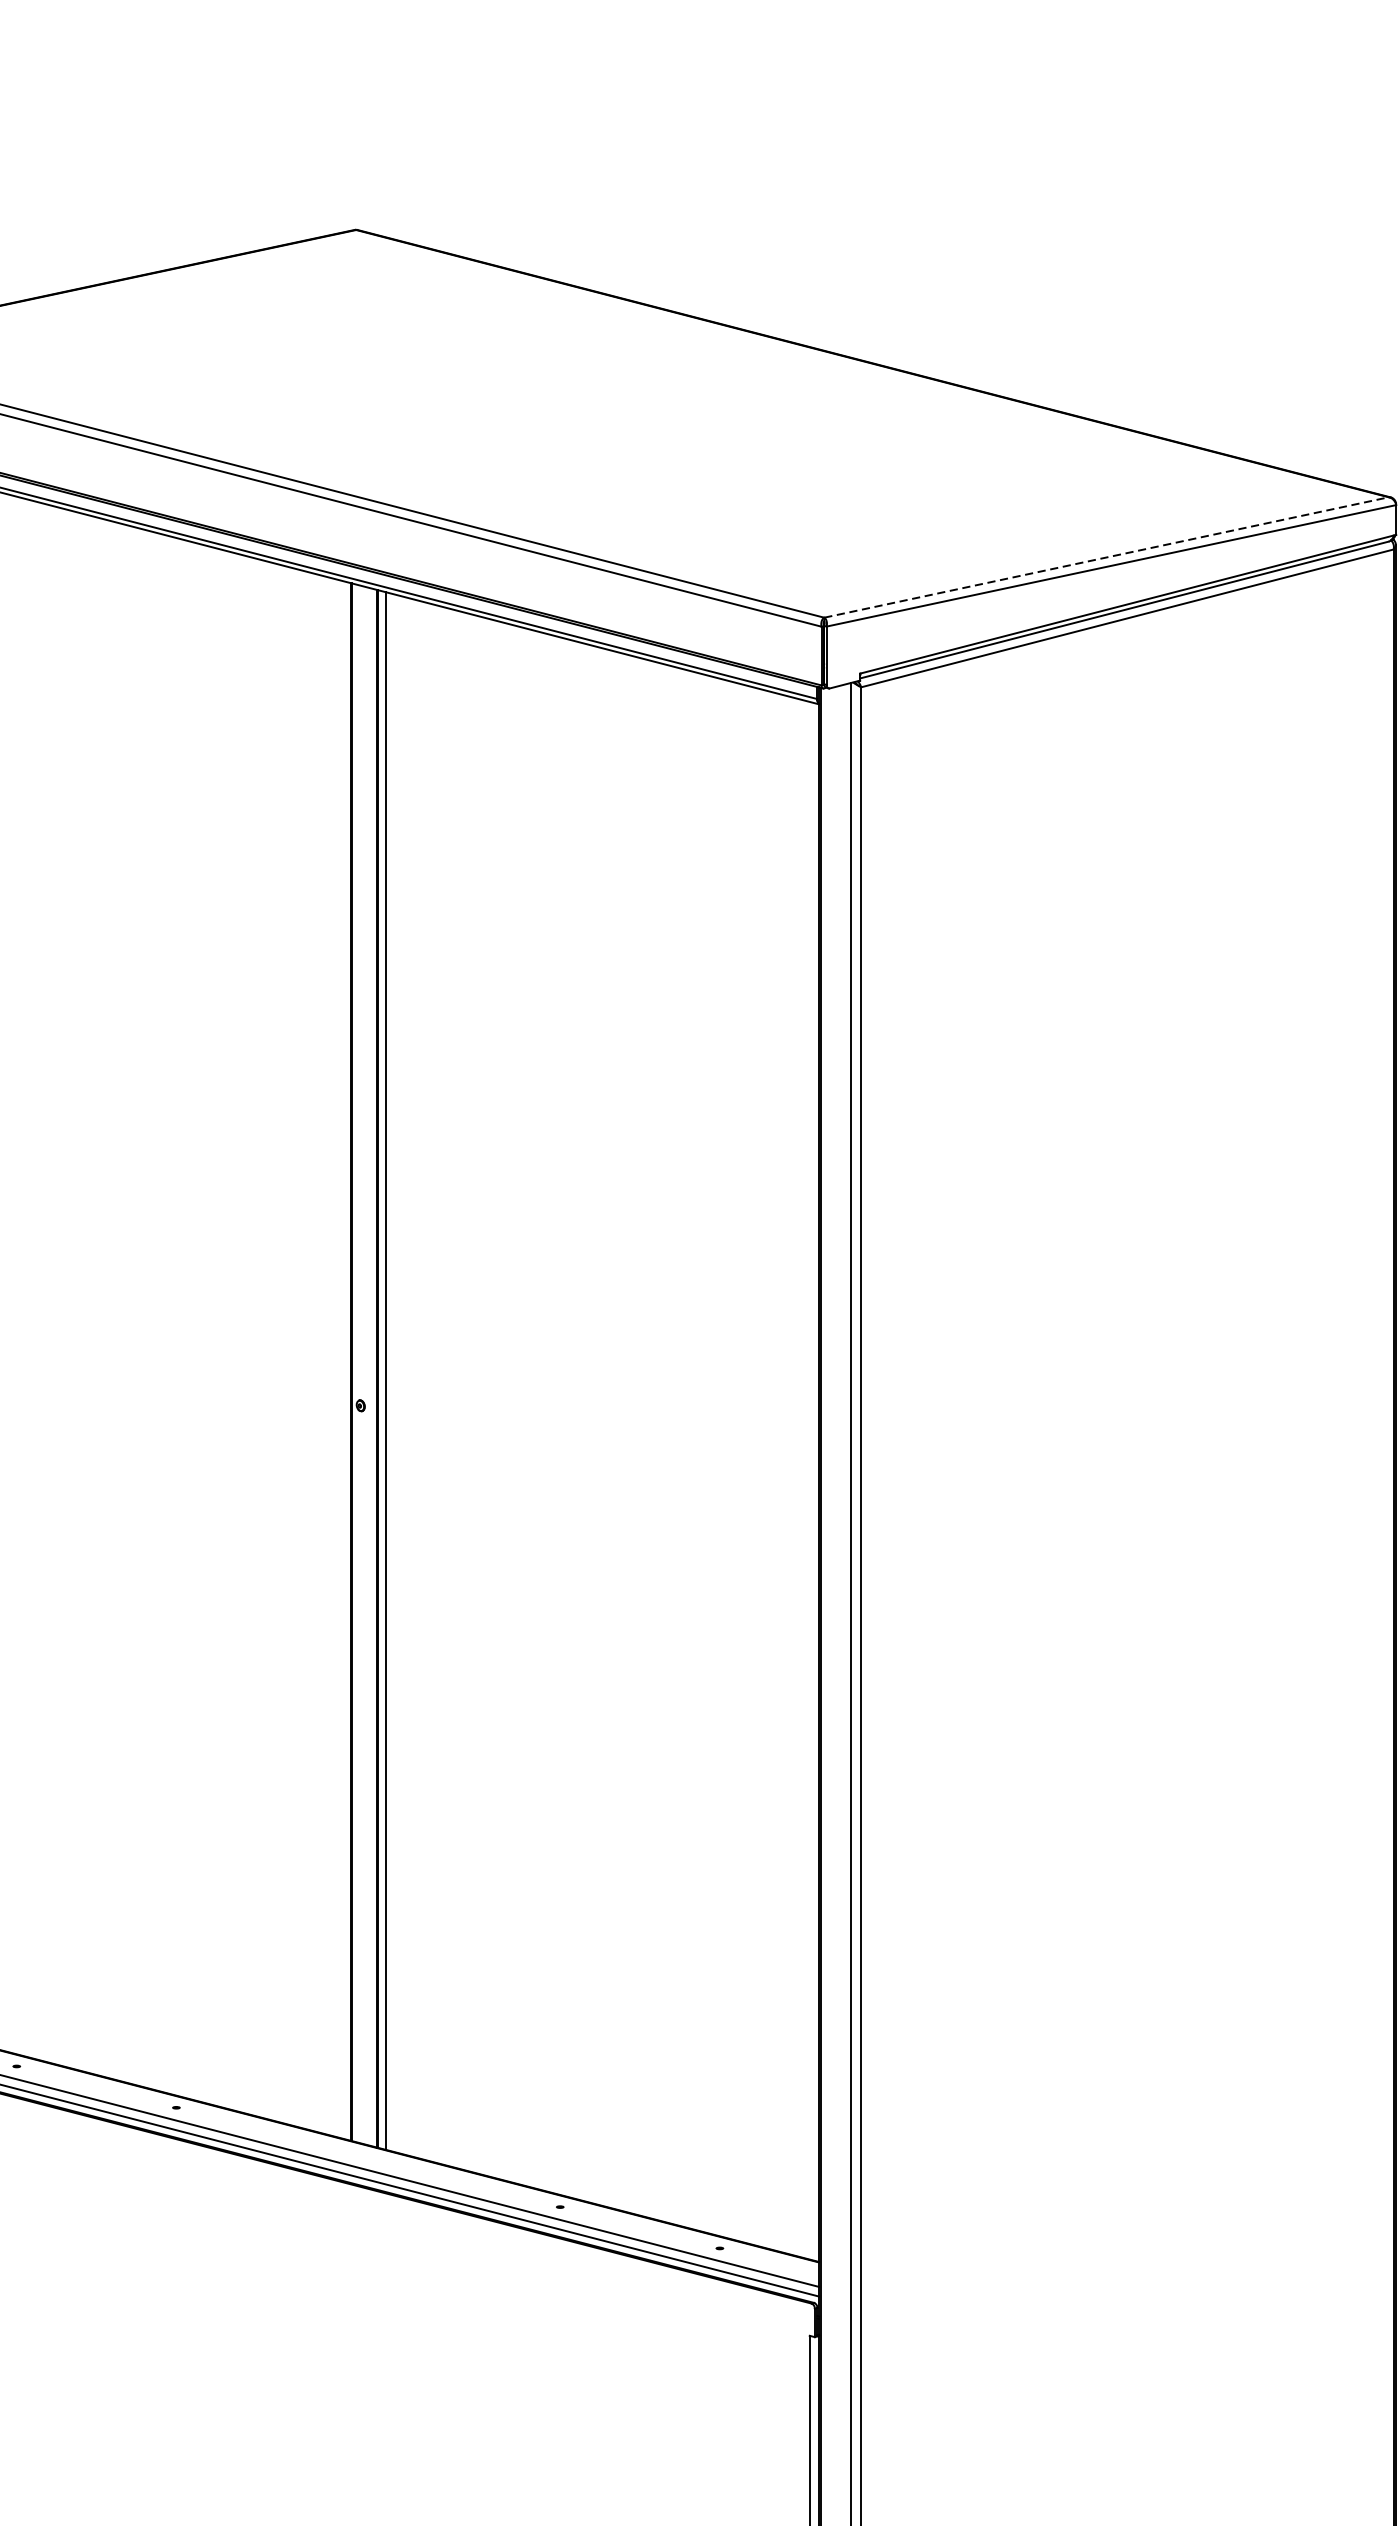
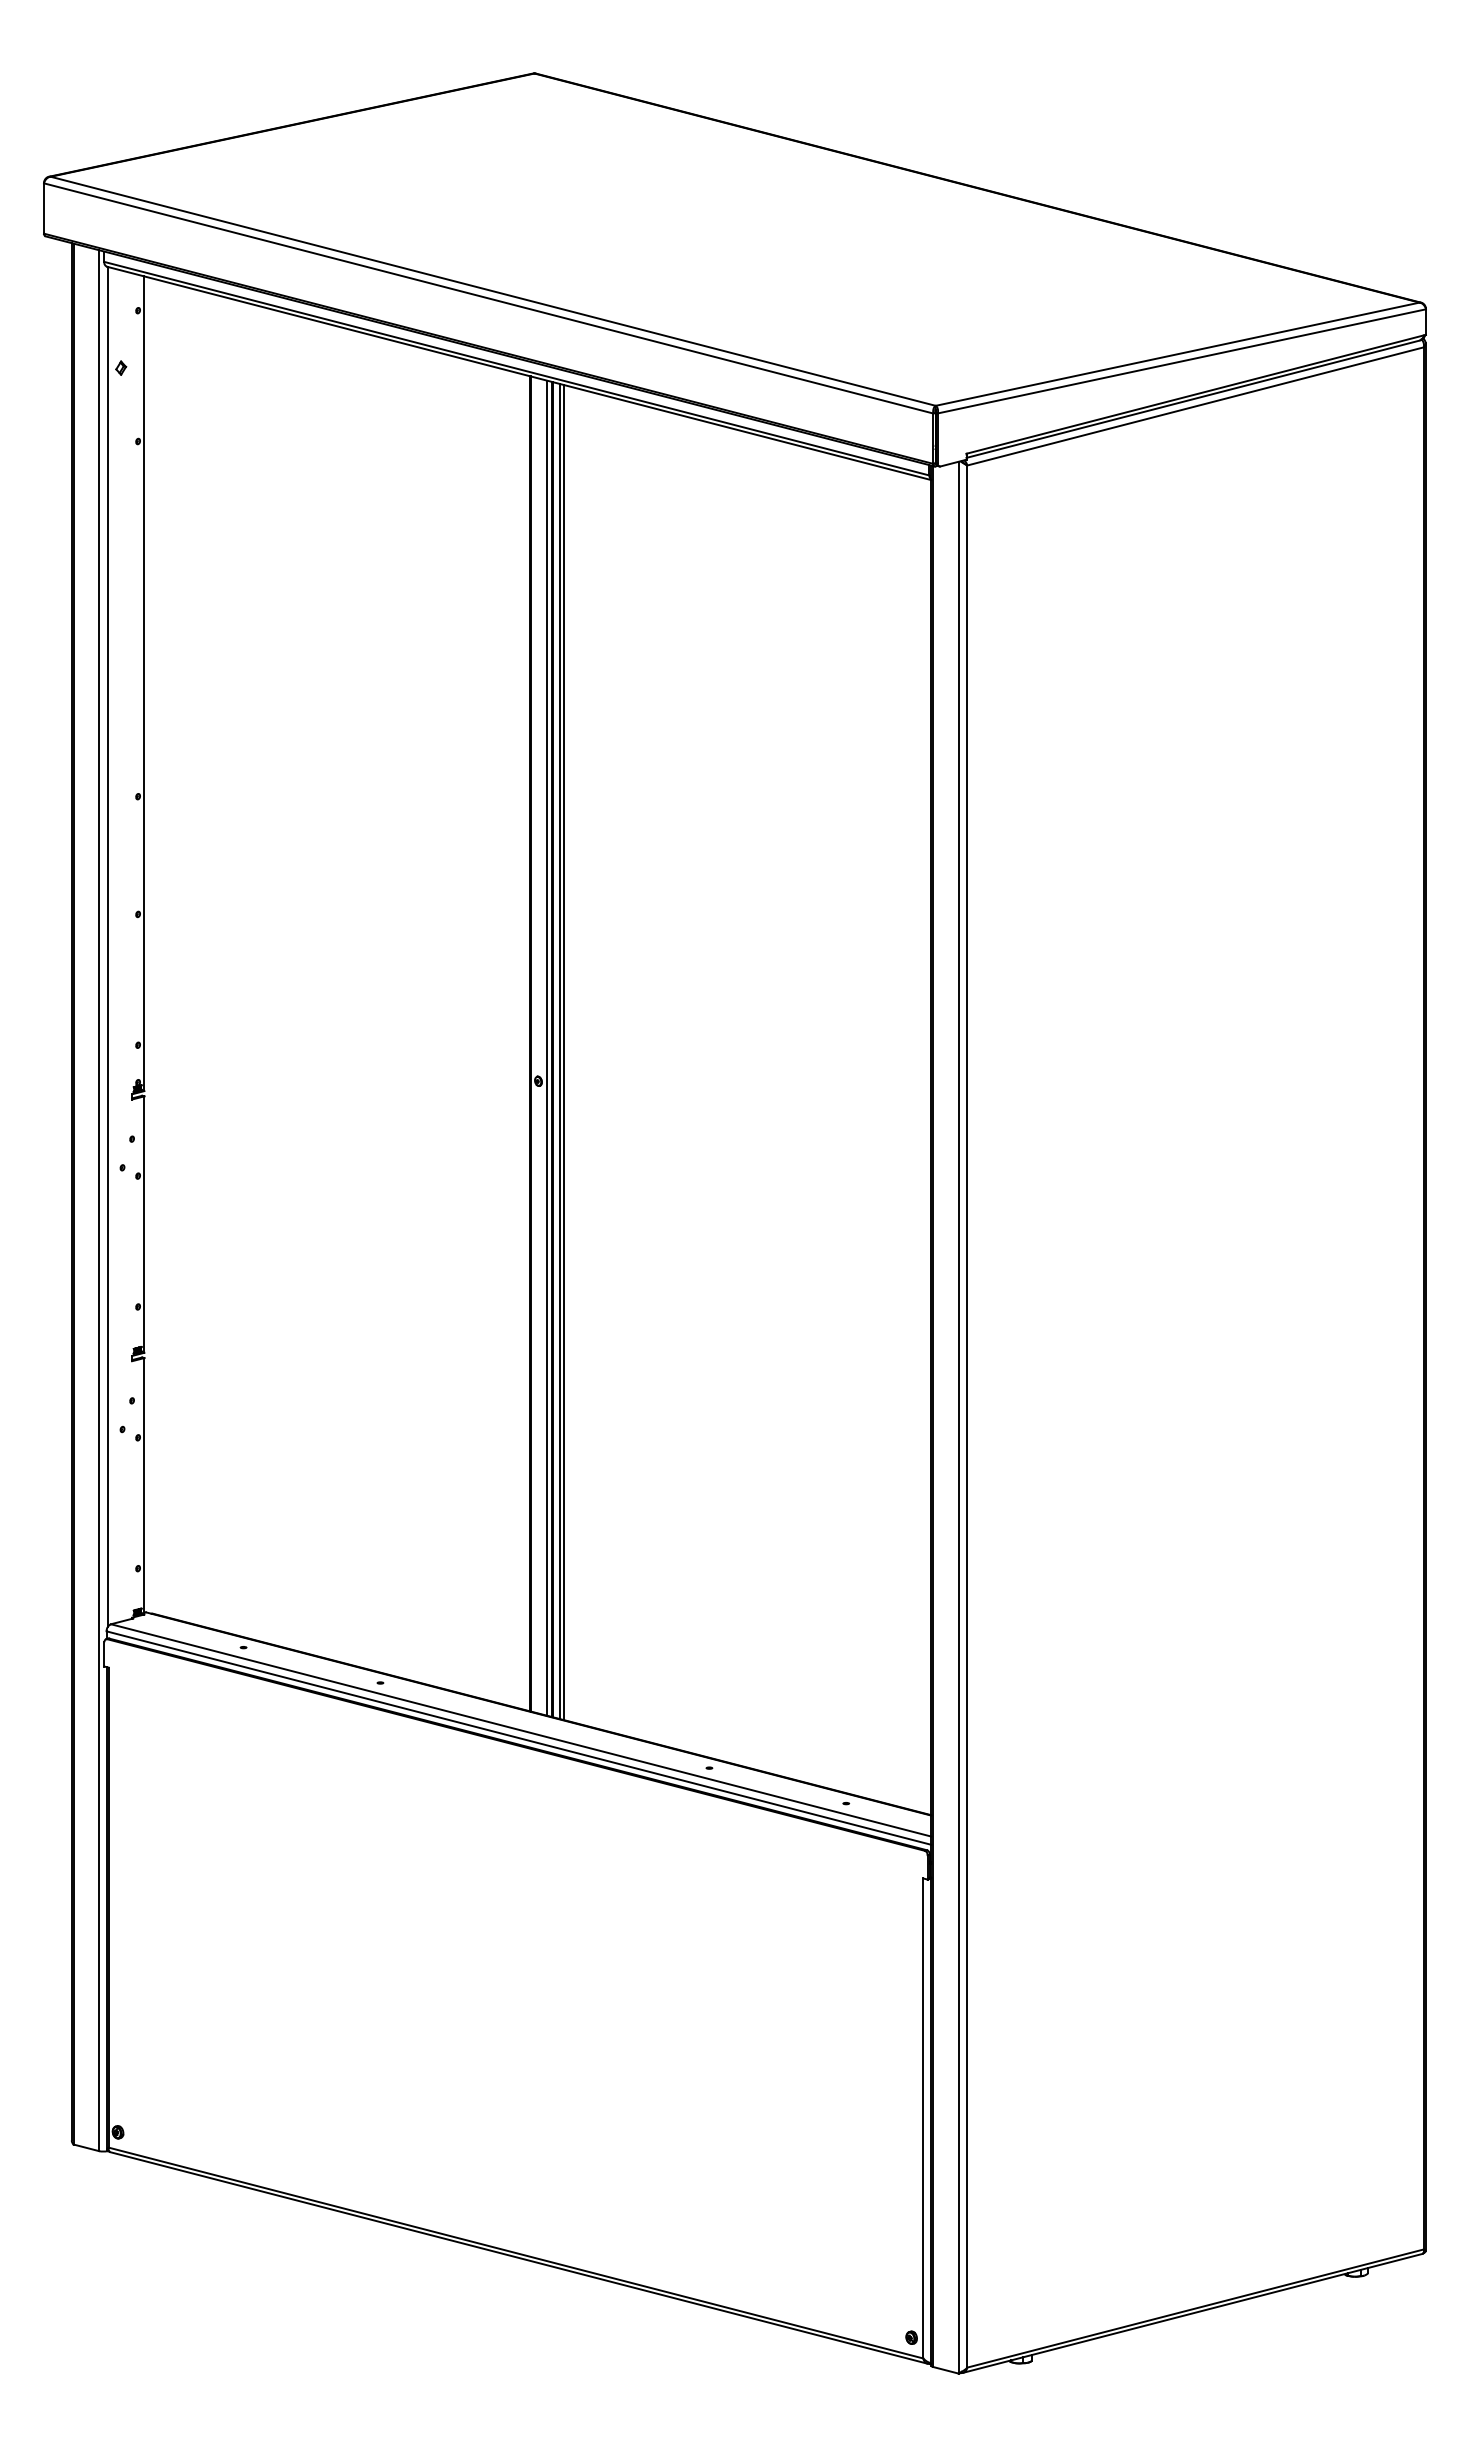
line: (1107, 557) -> (1178, 354), dashed -> solid
line: (370, 1366) -> (546, 1047), added
line: (389, 1372) -> (563, 1052), added

